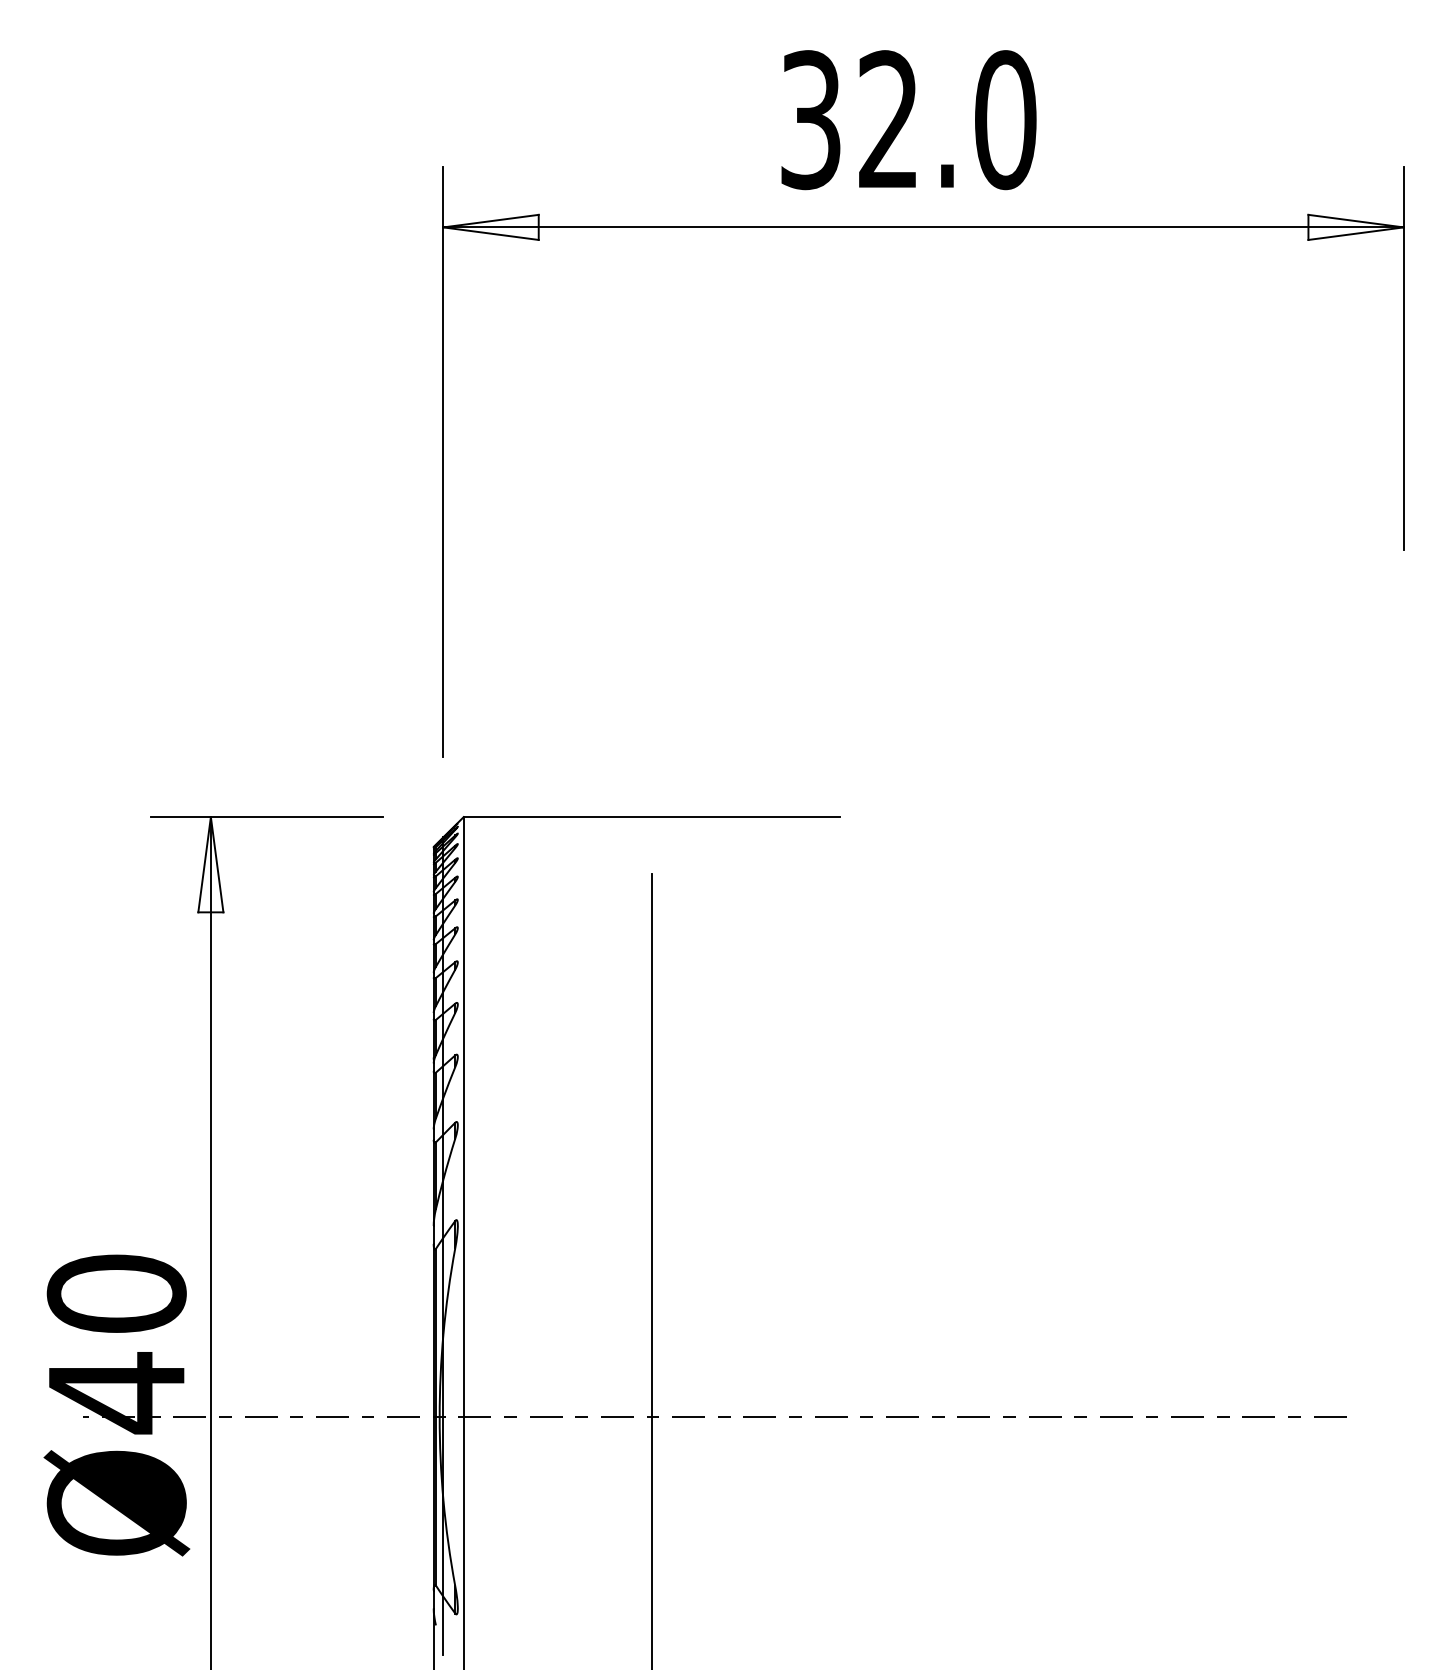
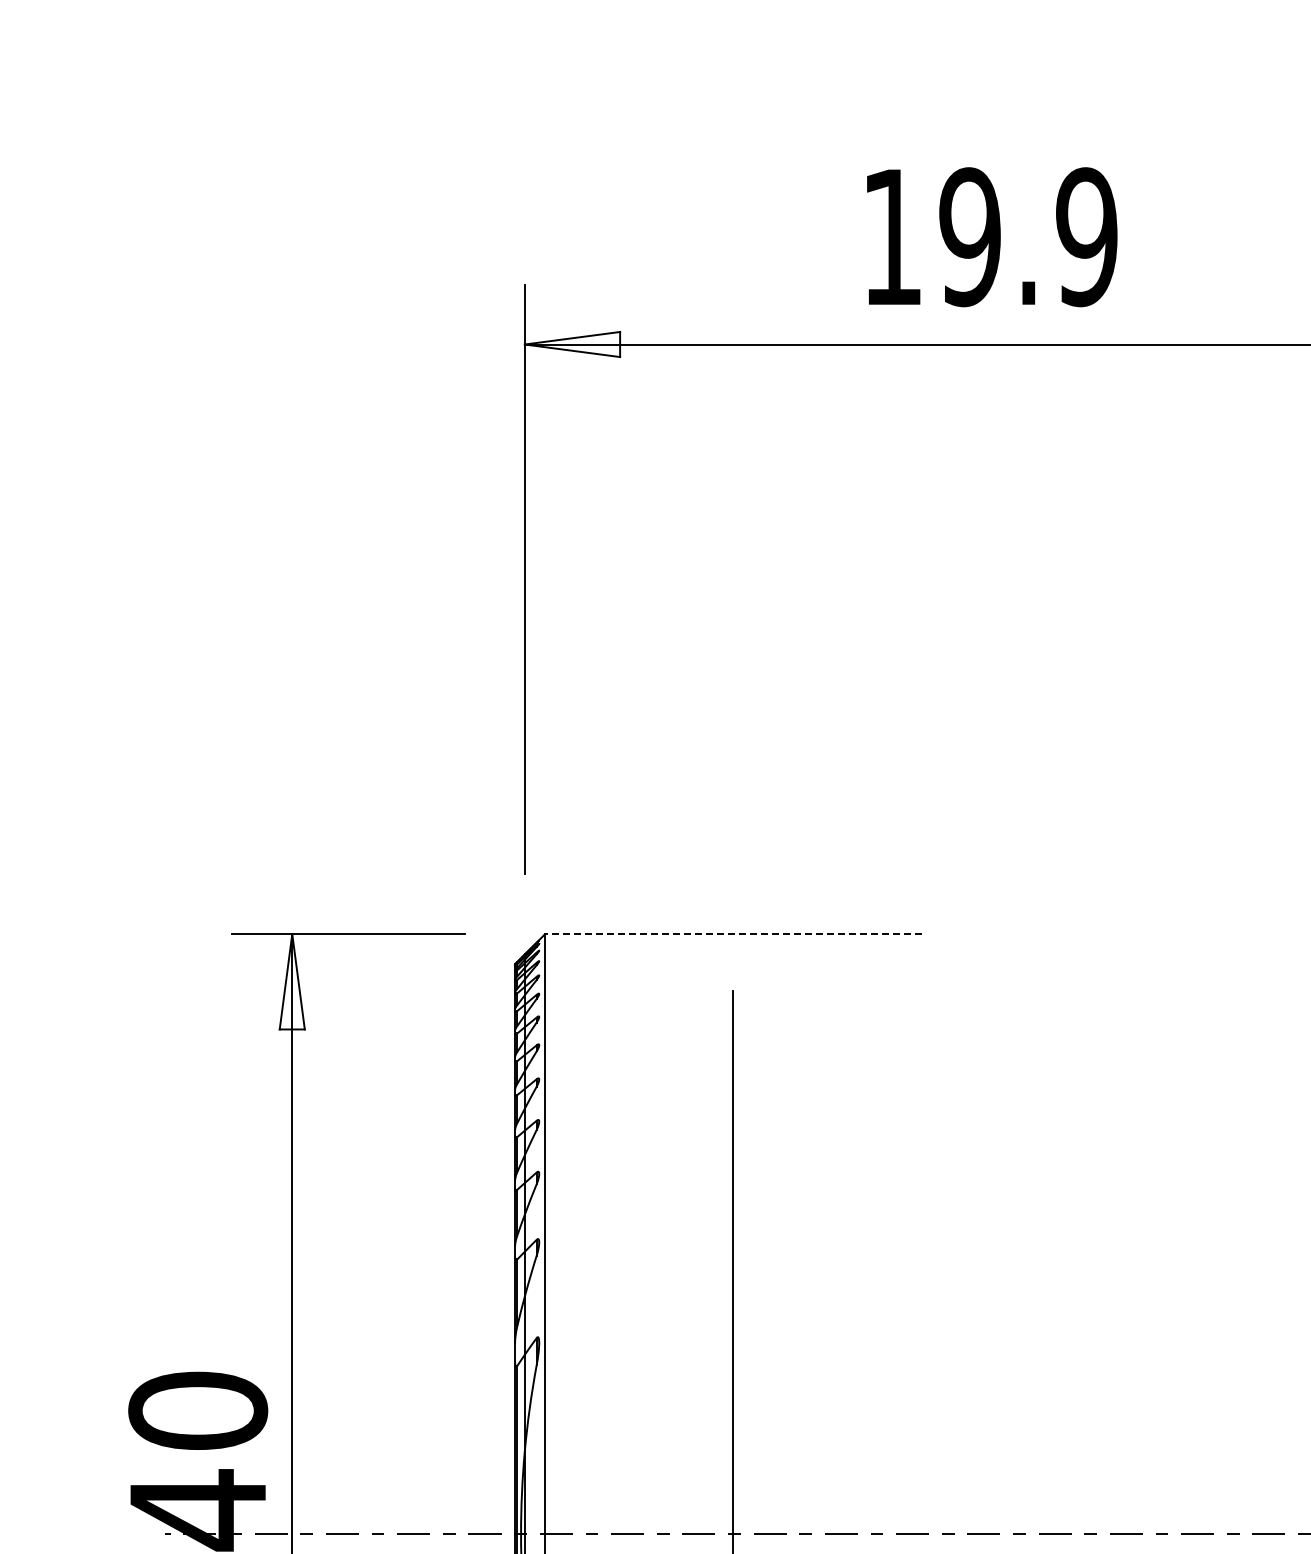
text: (908, 120) -> (989, 237), 32.0 -> 19.9
line: (651, 817) -> (732, 934), solid -> dashed

